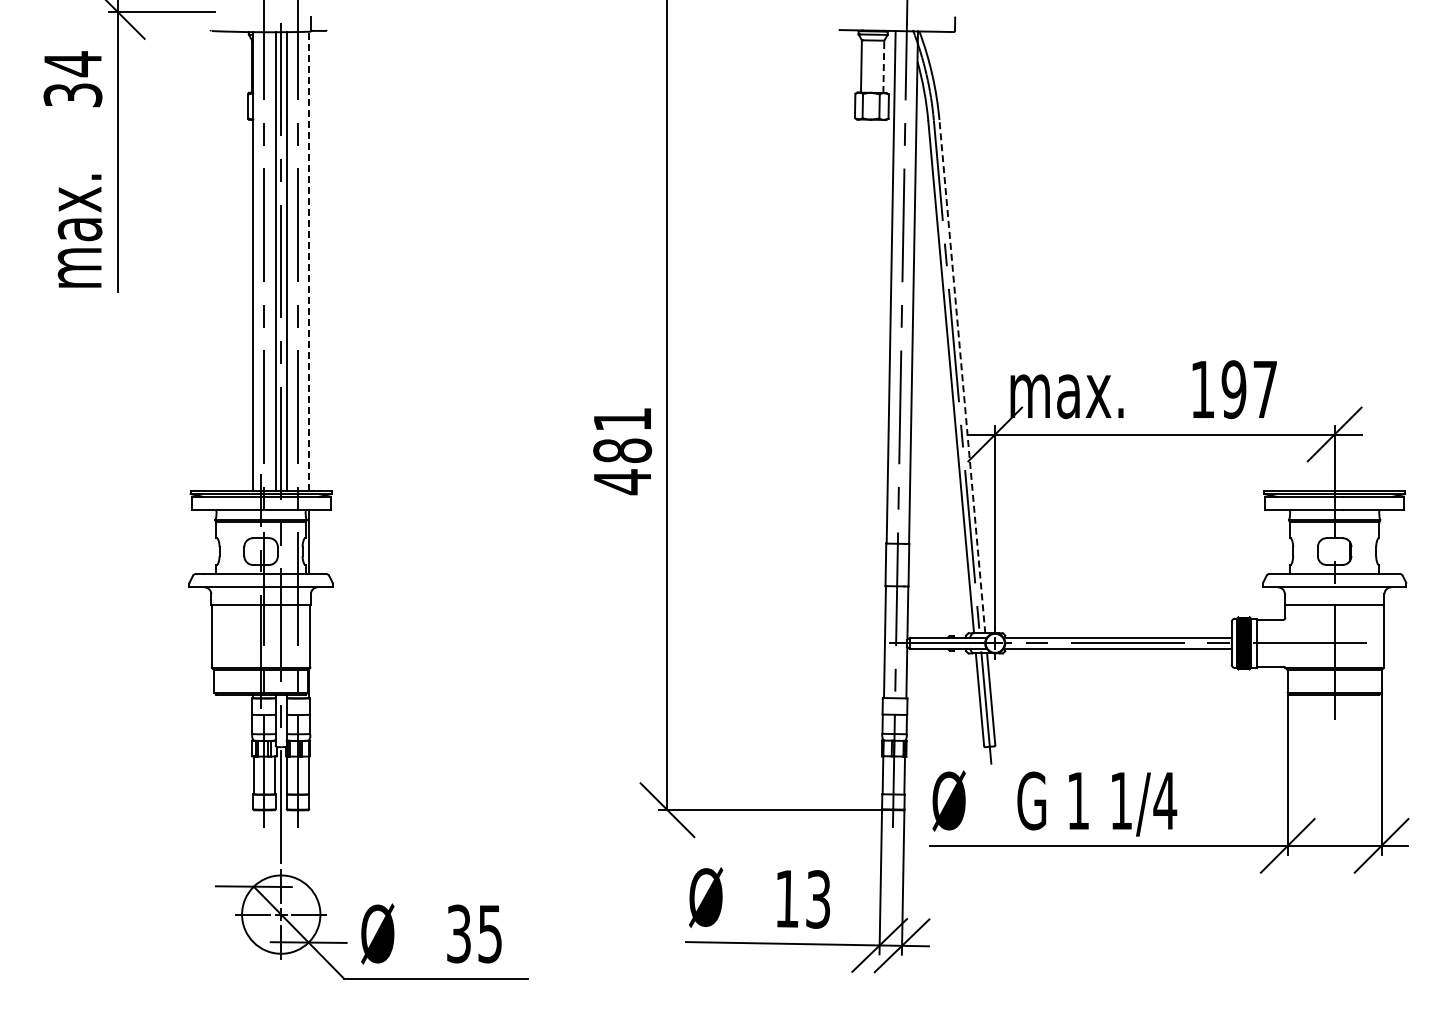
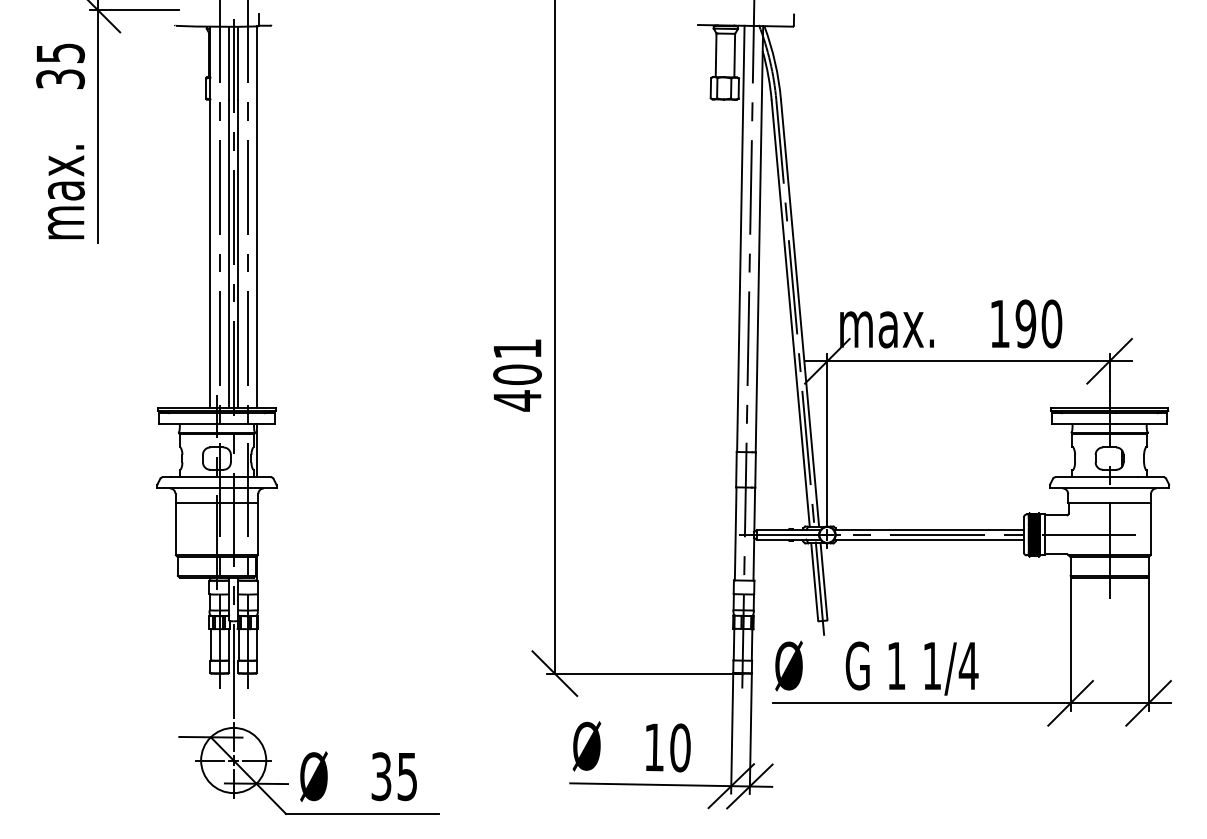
text: (73, 64) -> (60, 53), 34 -> 35
line: (883, 66) -> (734, 55), dashed -> solid
line: (309, 261) -> (257, 217), dashed -> solid
line: (962, 376) -> (800, 313), dashed -> solid
text: (1265, 389) -> (1052, 323), 197 -> 190
text: (622, 450) -> (517, 374), 481 -> 401
text: (818, 899) -> (680, 747), 13 -> 10

